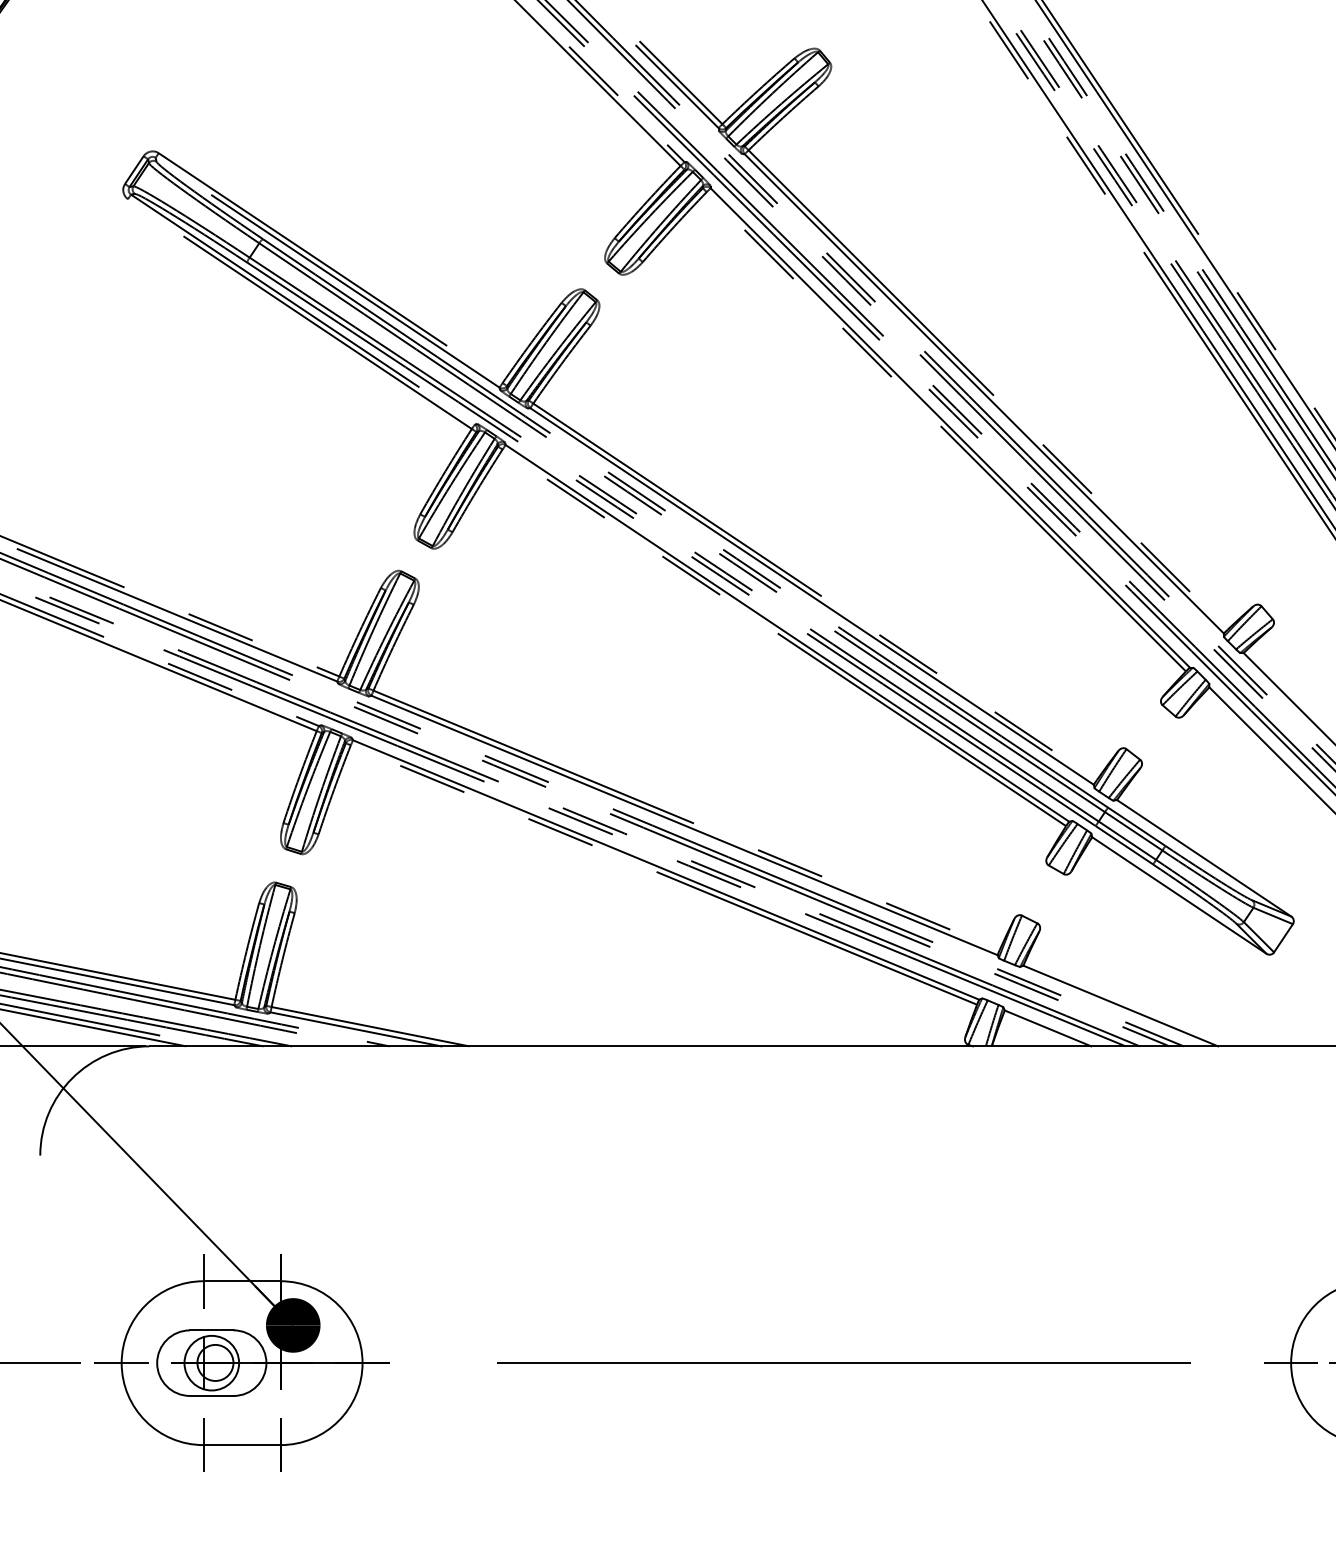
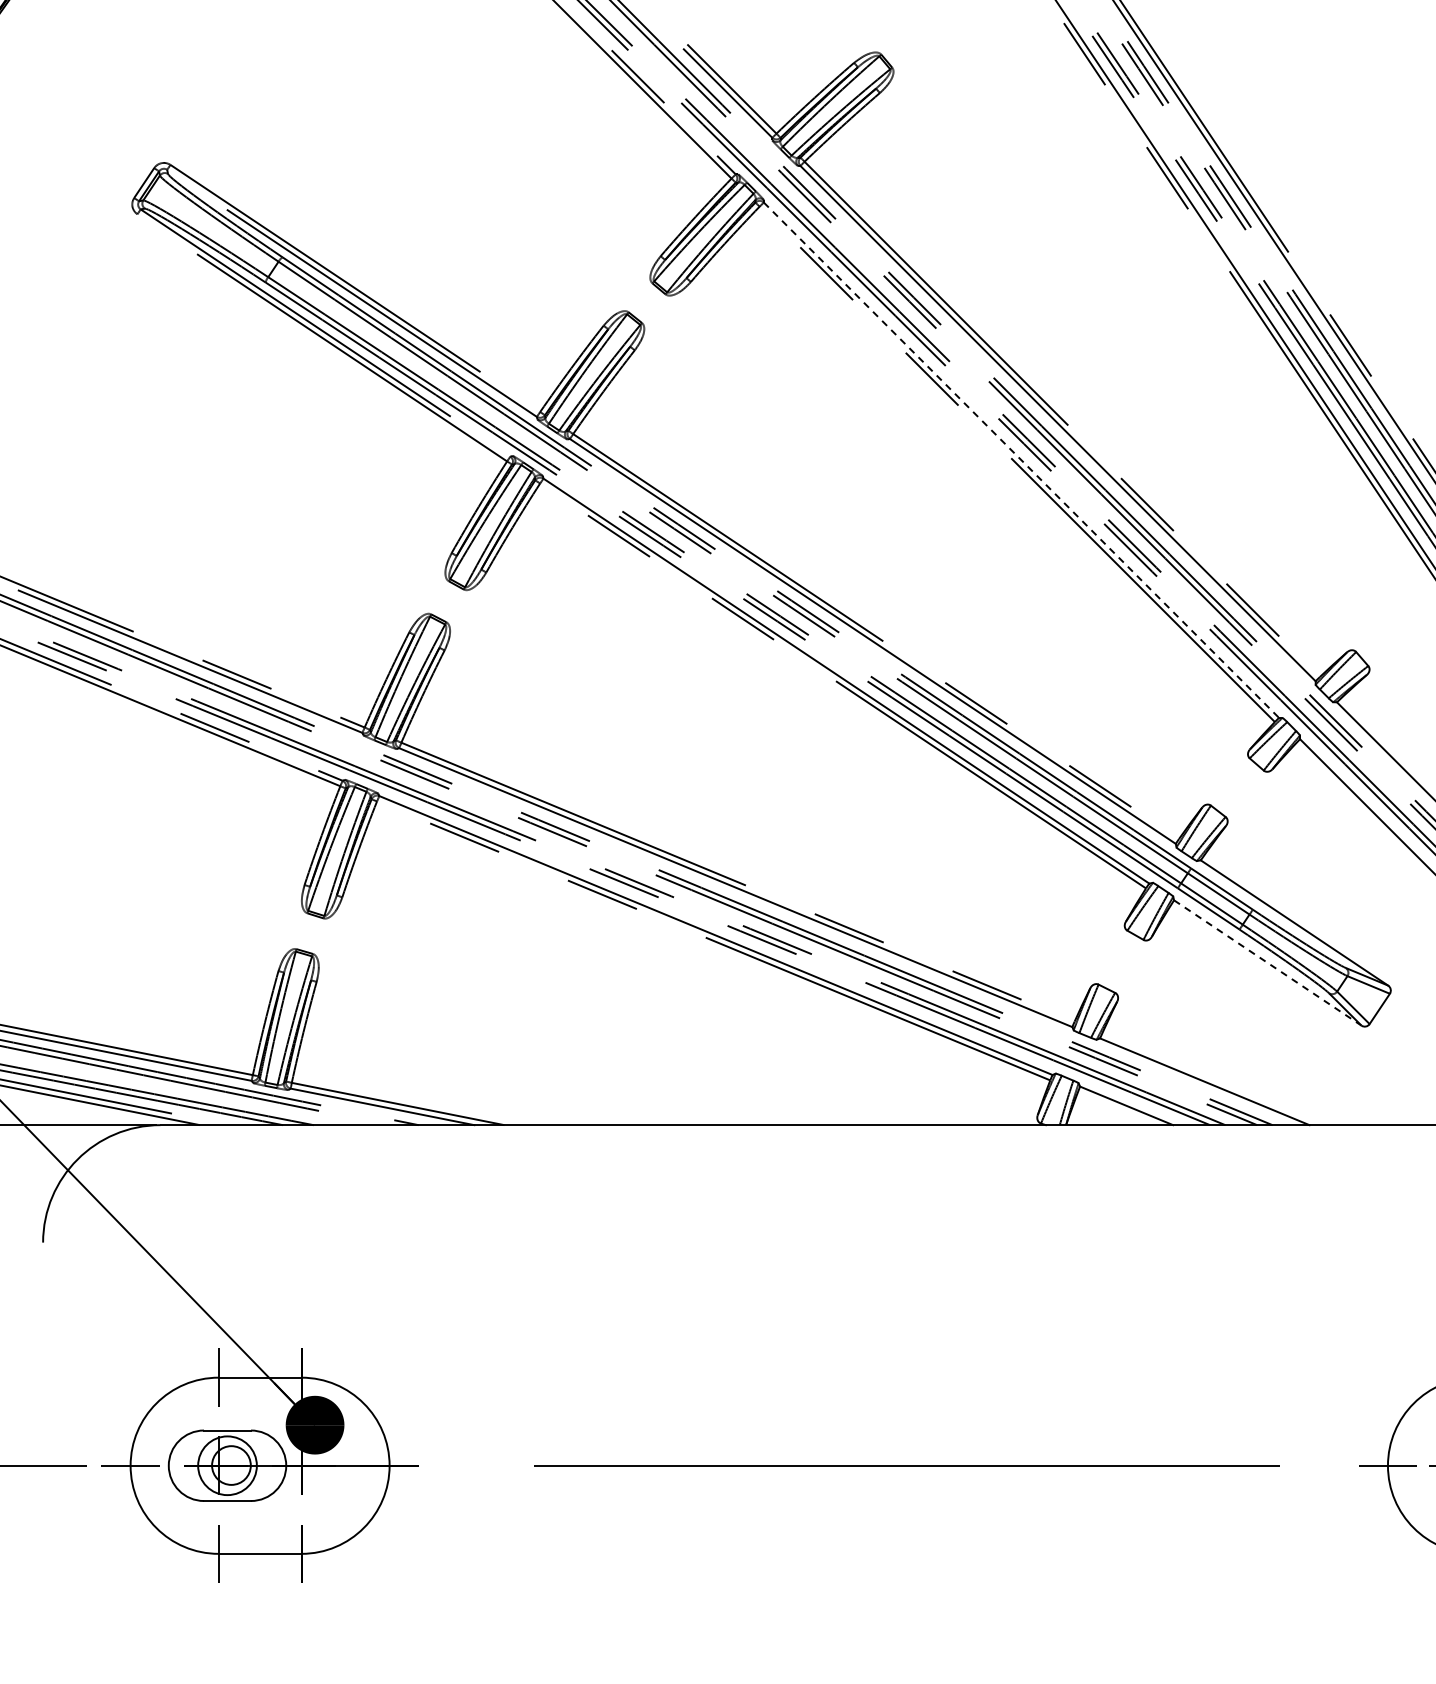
line: (950, 428) -> (1021, 460), solid -> dashed
line: (1179, 895) -> (1267, 962), solid -> dashed

